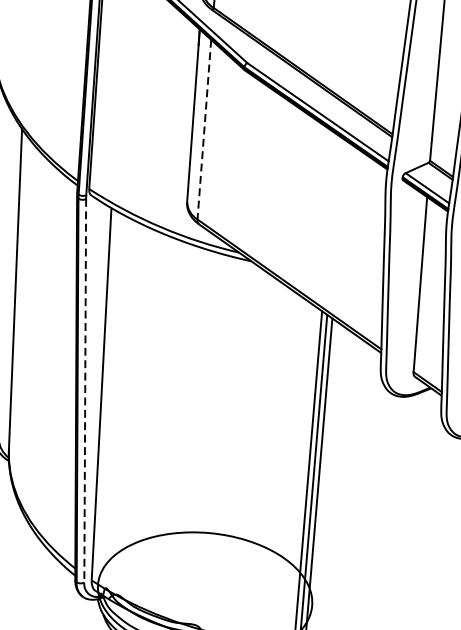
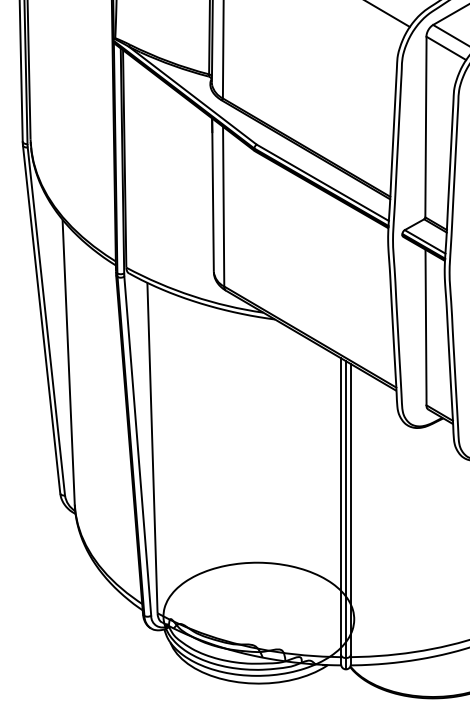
line: (204, 129) -> (223, 206), dashed -> solid
line: (84, 391) -> (137, 446), dashed -> solid

